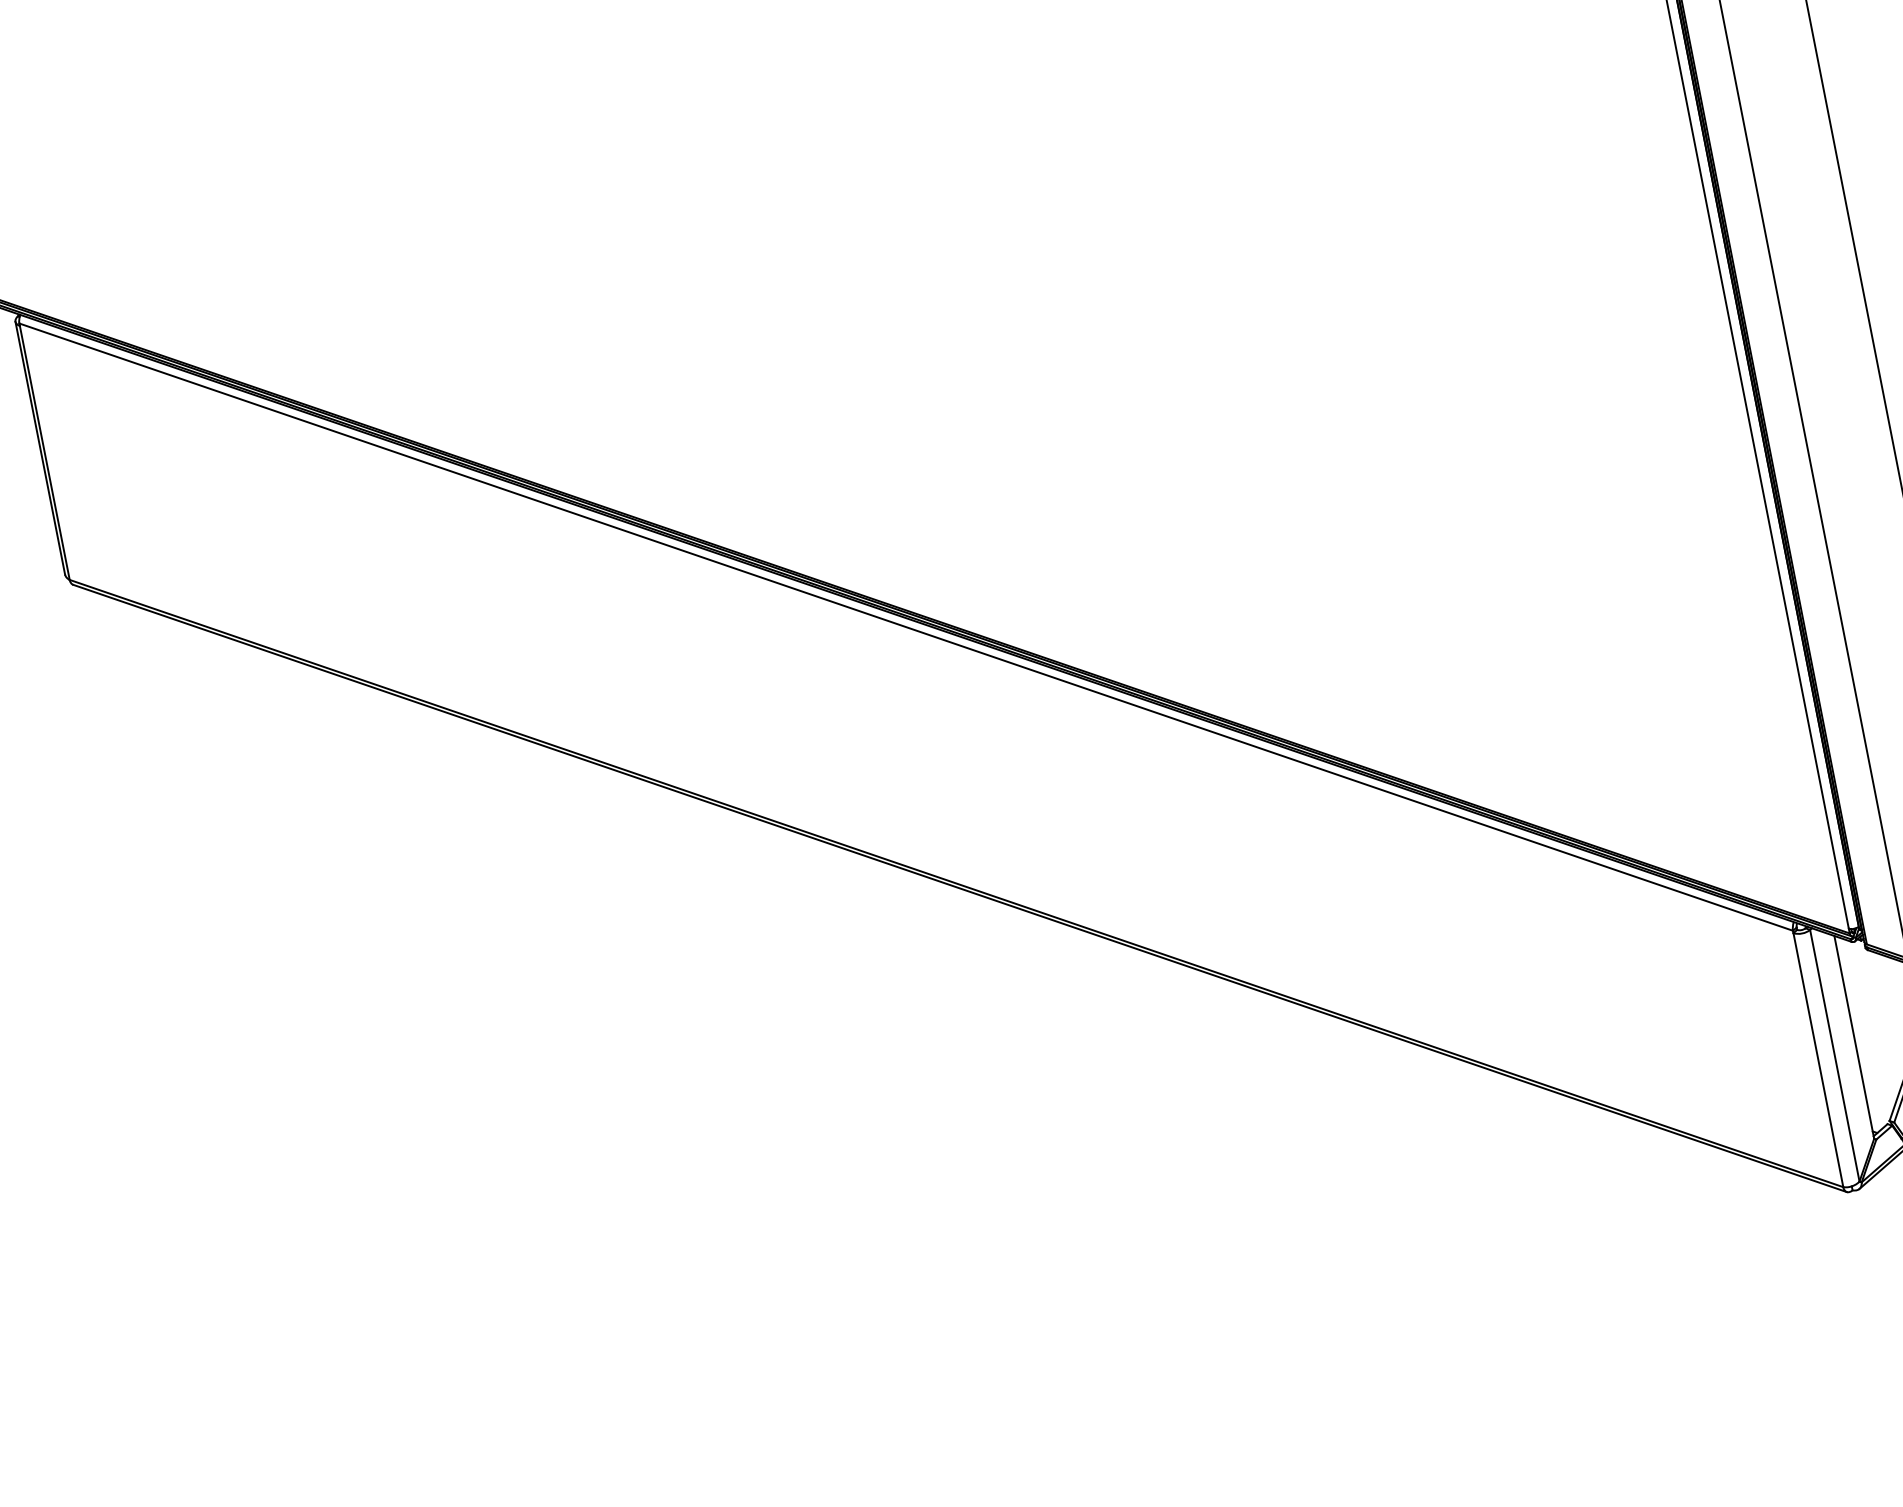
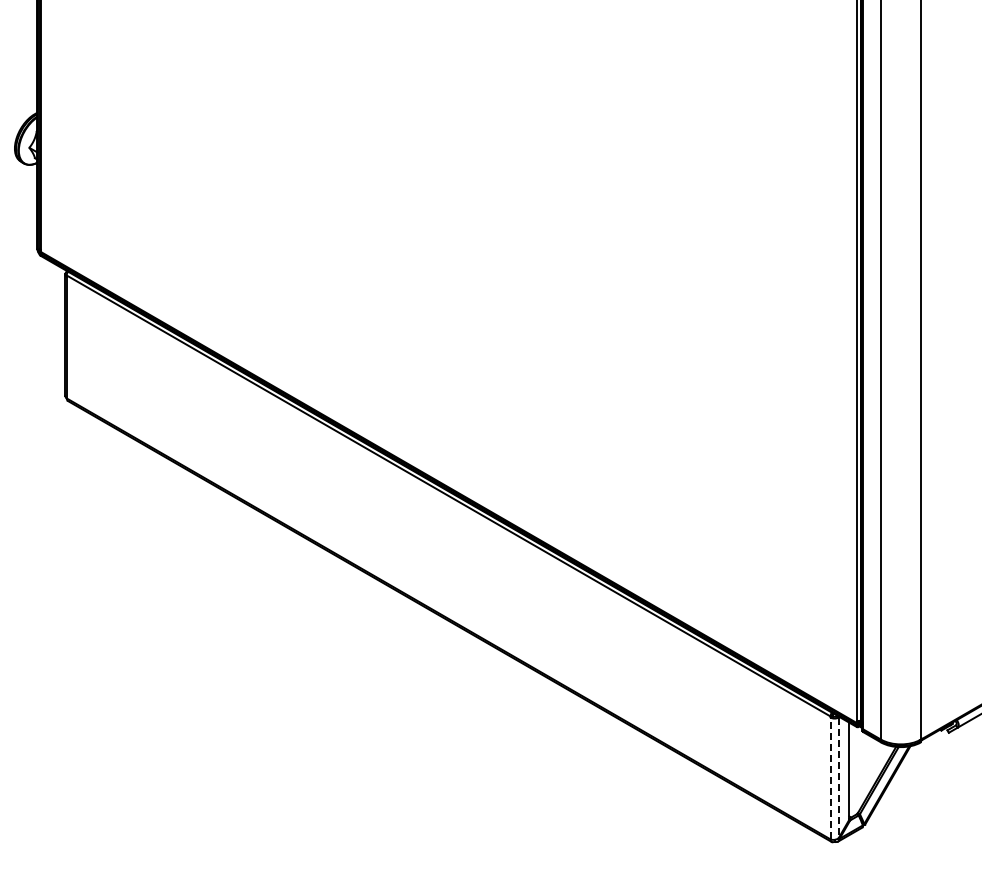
line: (1834, 1056) -> (838, 778), solid -> dashed
line: (1818, 1060) -> (830, 778), solid -> dashed

